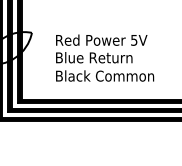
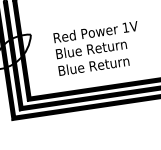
text: (134, 40) -> (126, 27), 5V -> 1V
text: (111, 75) -> (109, 63), Black Common -> Blue Return

